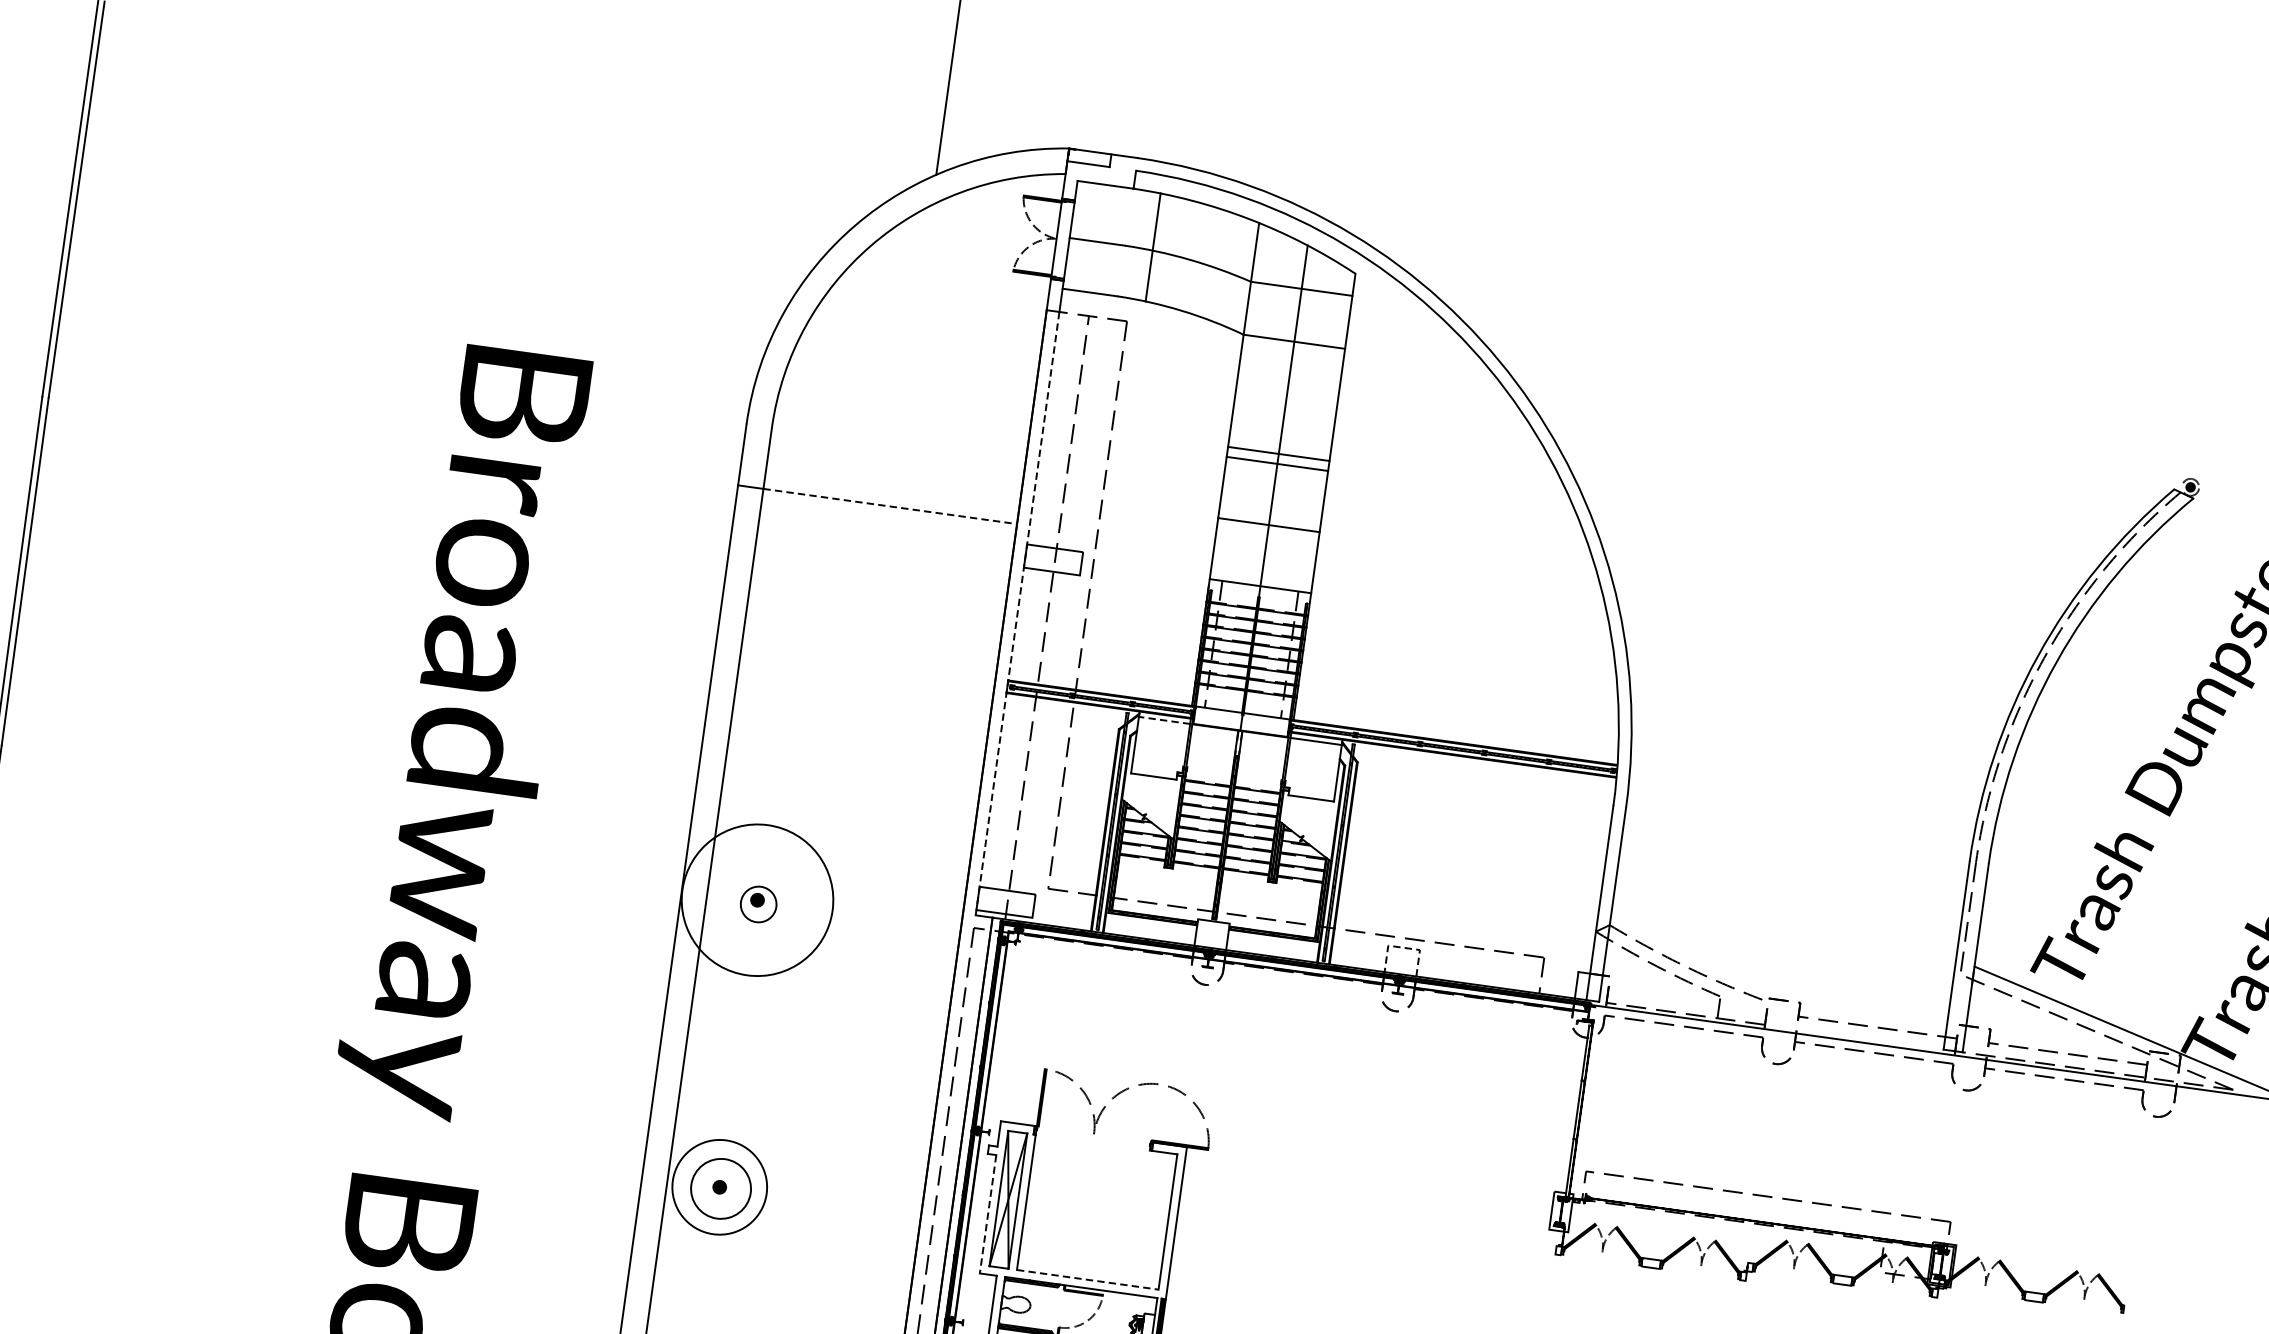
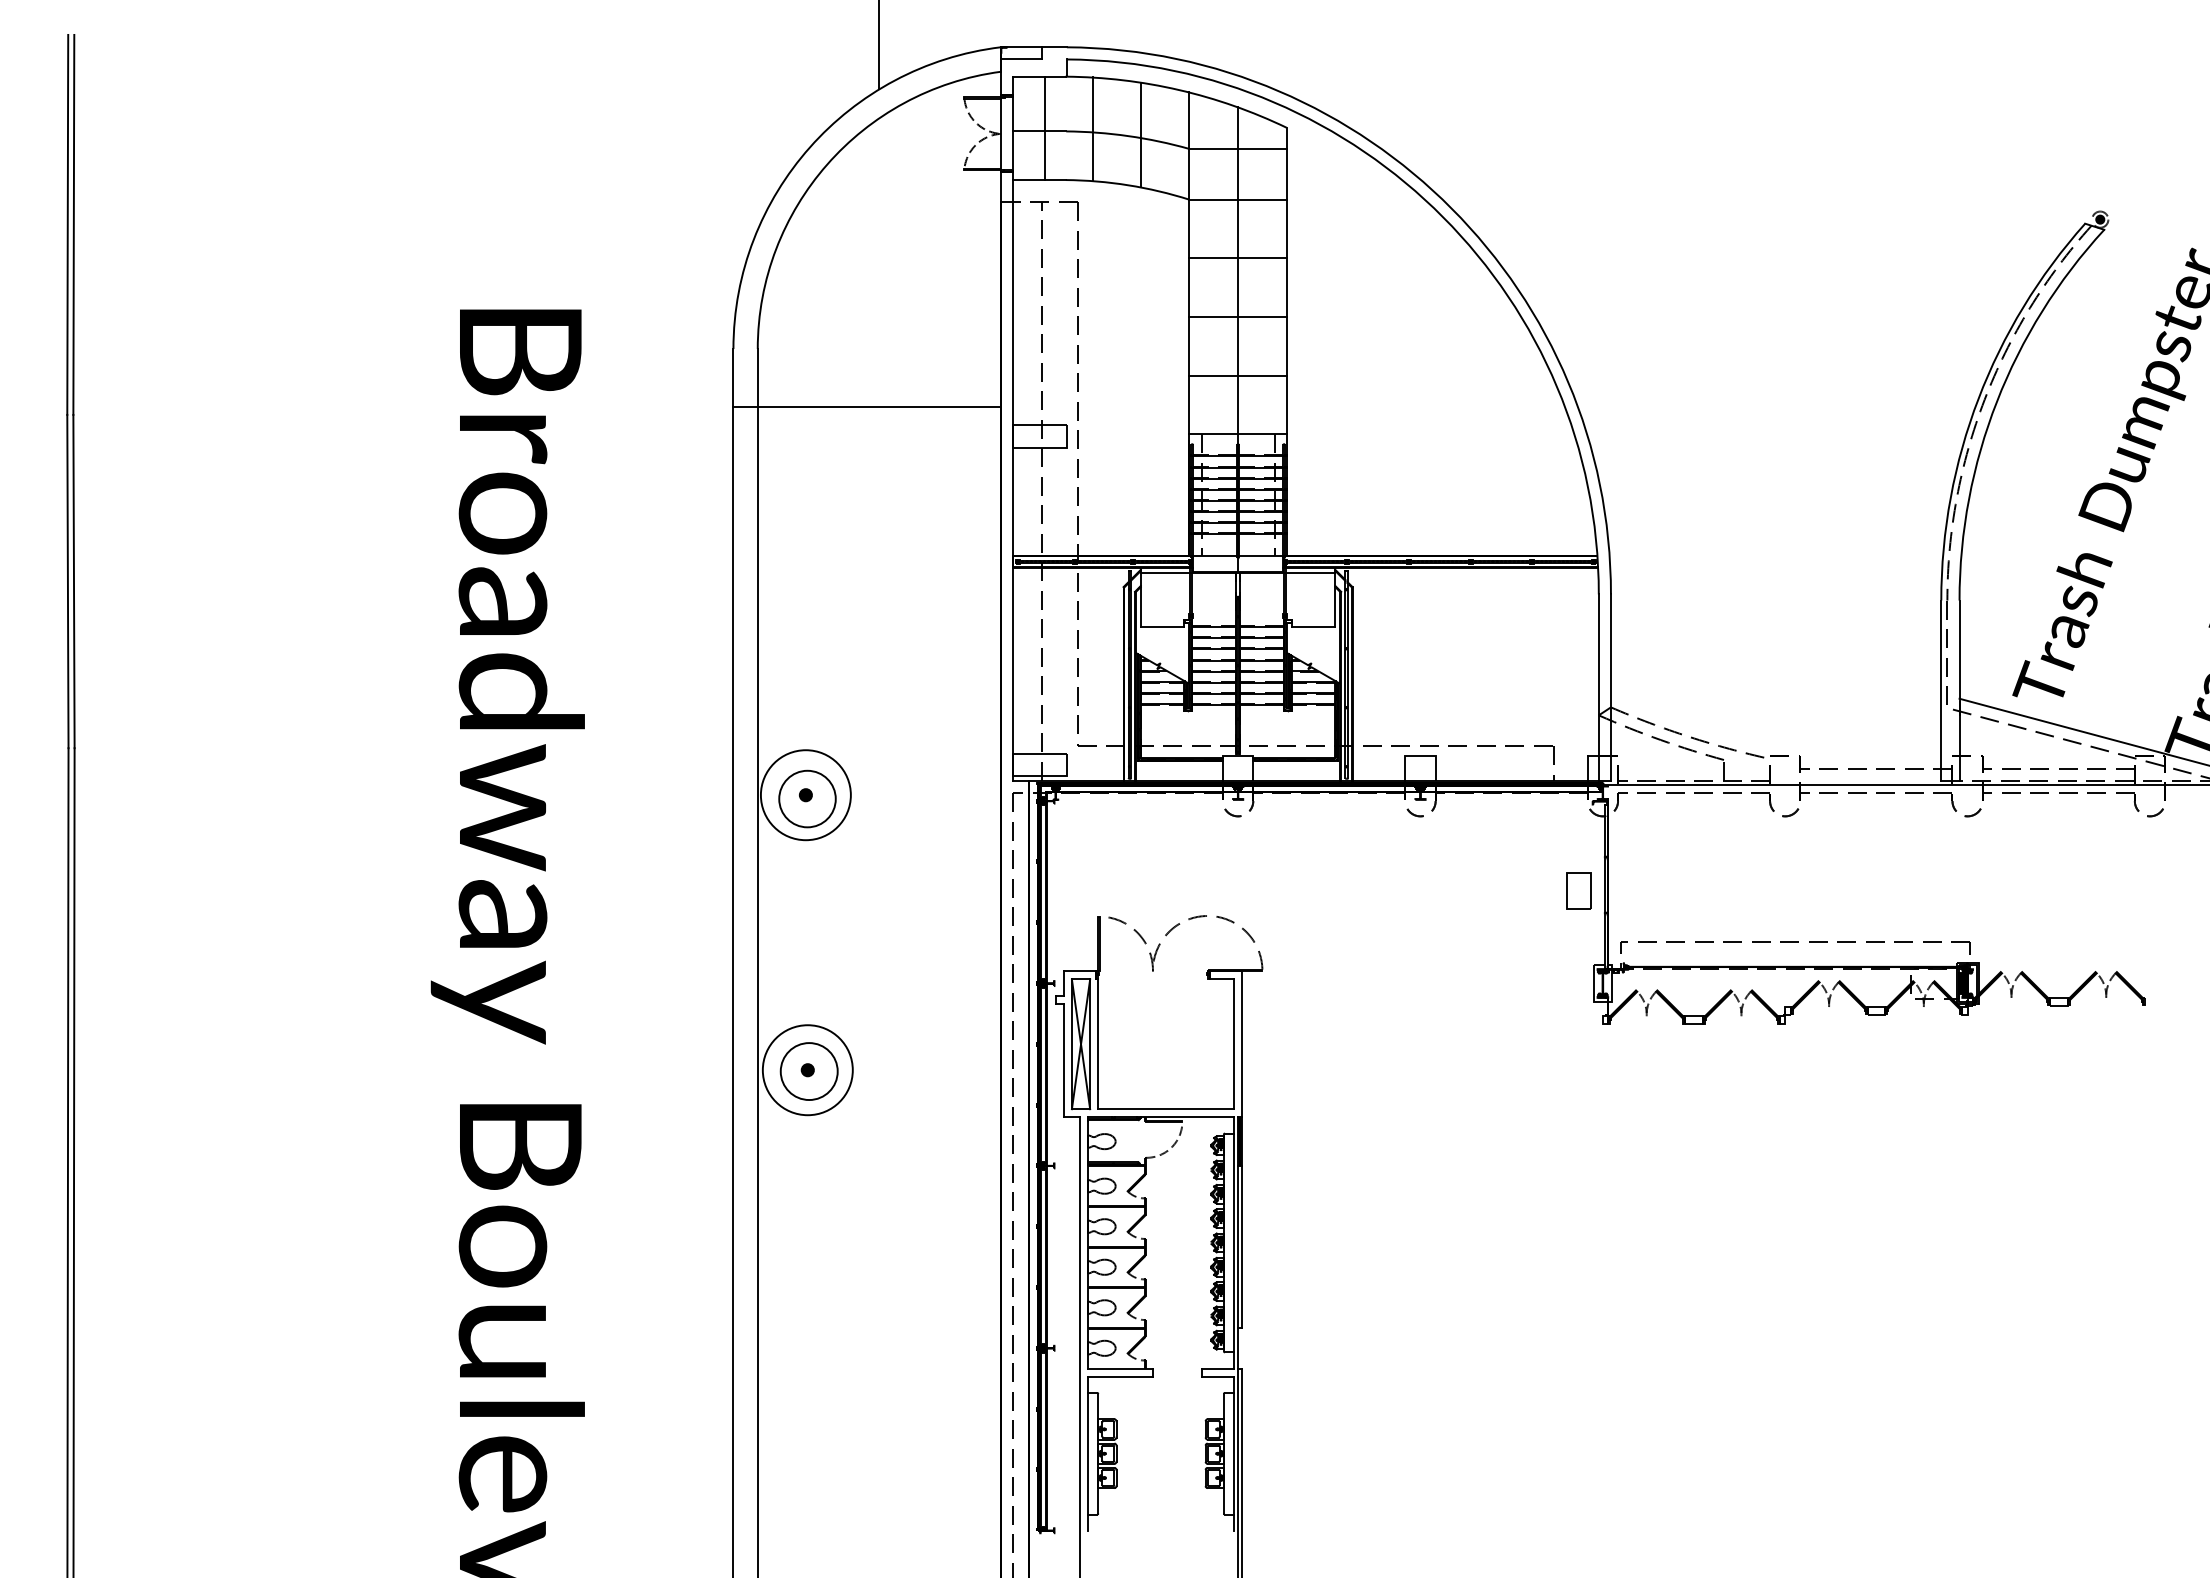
line: (1102, 239) -> (1044, 128), added
line: (1203, 259) -> (1141, 134), added
line: (1278, 454) -> (1237, 258), moved
line: (890, 506) -> (879, 407), dashed -> solid
line: (1017, 614) -> (1013, 492), dashed -> solid
line: (1164, 720) -> (1165, 572), dashed -> solid
circle: (757, 900) -> (805, 795), size x0.62
circle: (758, 903) -> (807, 798), size x1.67
line: (1403, 947) -> (1419, 755), dashed -> solid
part: (1549, 1111) -> (1578, 890), added
line: (987, 1214) -> (1063, 1060), dashed -> solid
fill: (1937, 1264) -> (1963, 983), added
line: (1088, 1280) -> (1166, 1109), dashed -> solid

